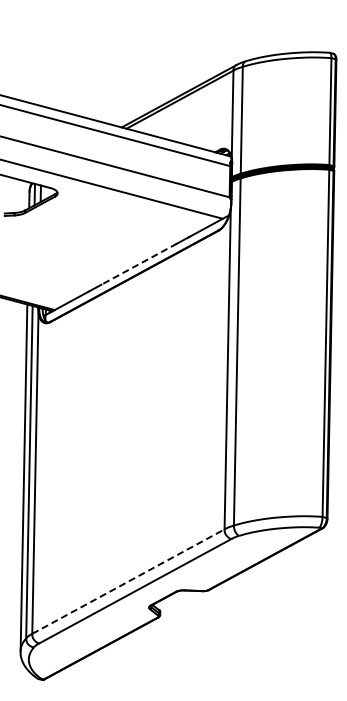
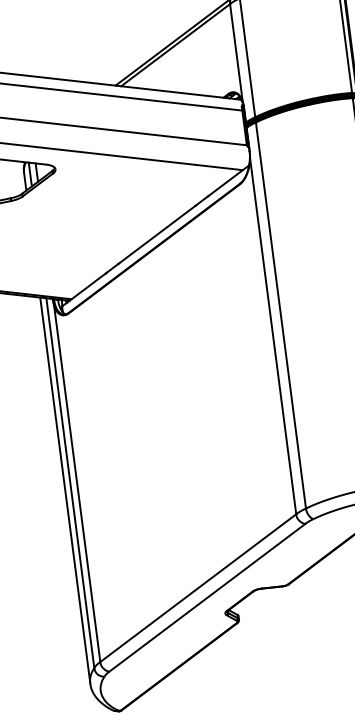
line: (138, 264) -> (156, 234), dashed -> solid
line: (128, 581) -> (198, 588), dashed -> solid

